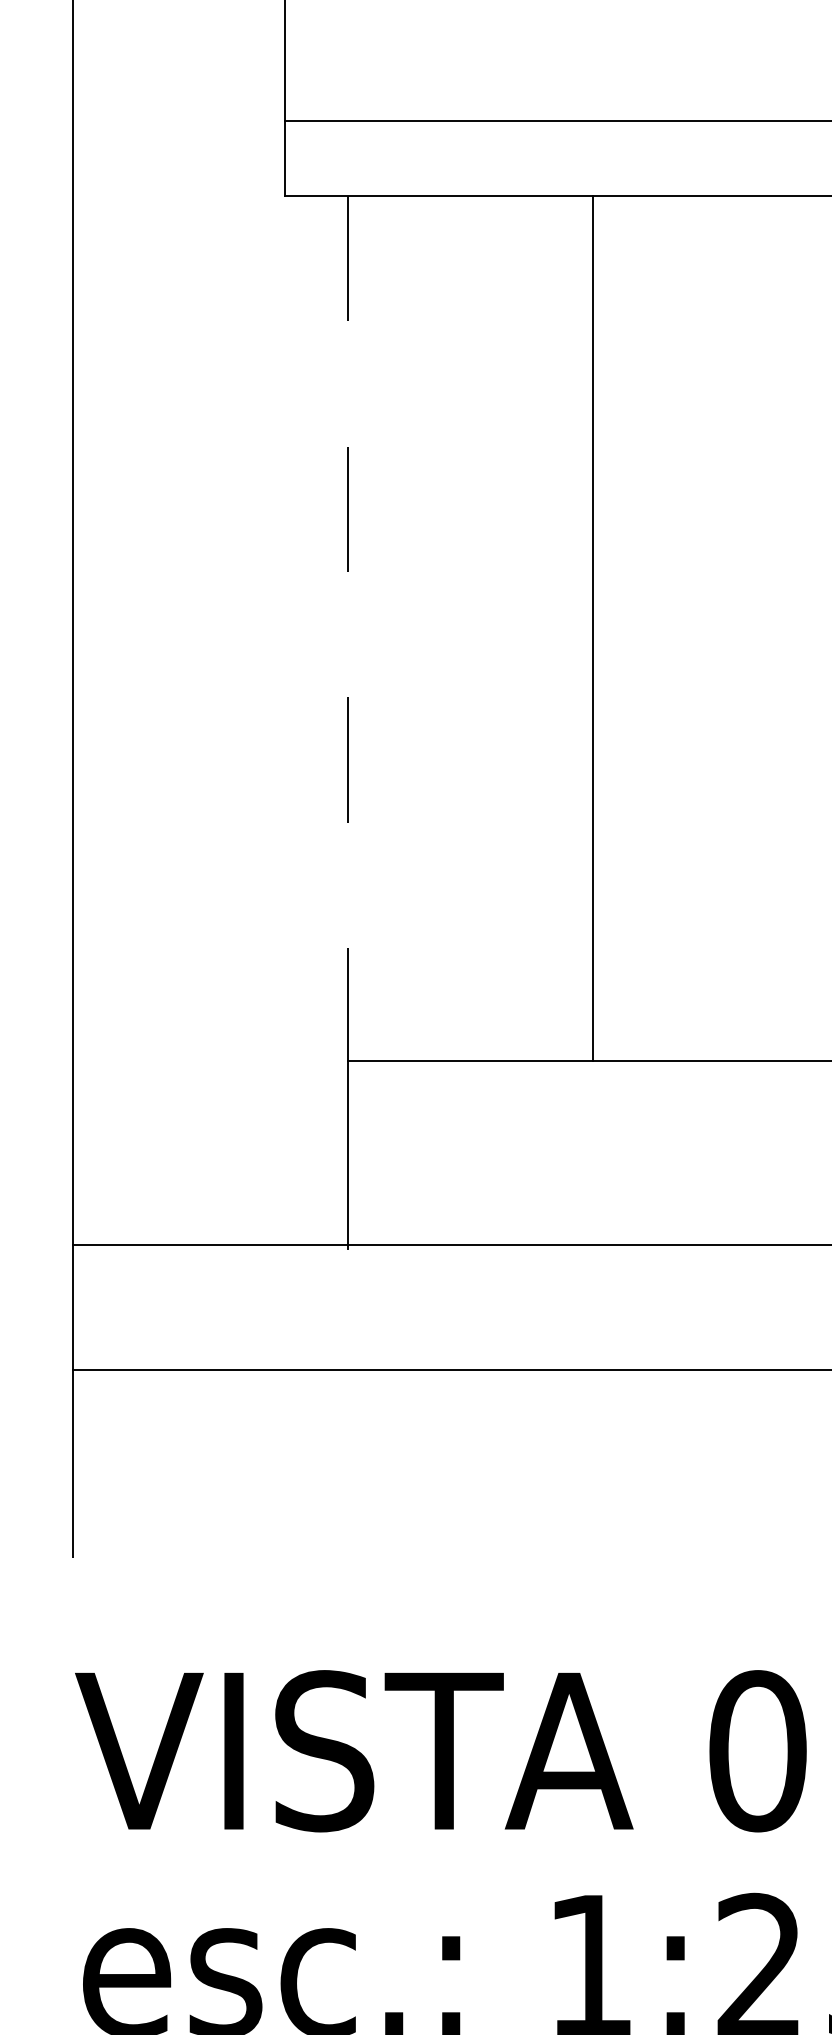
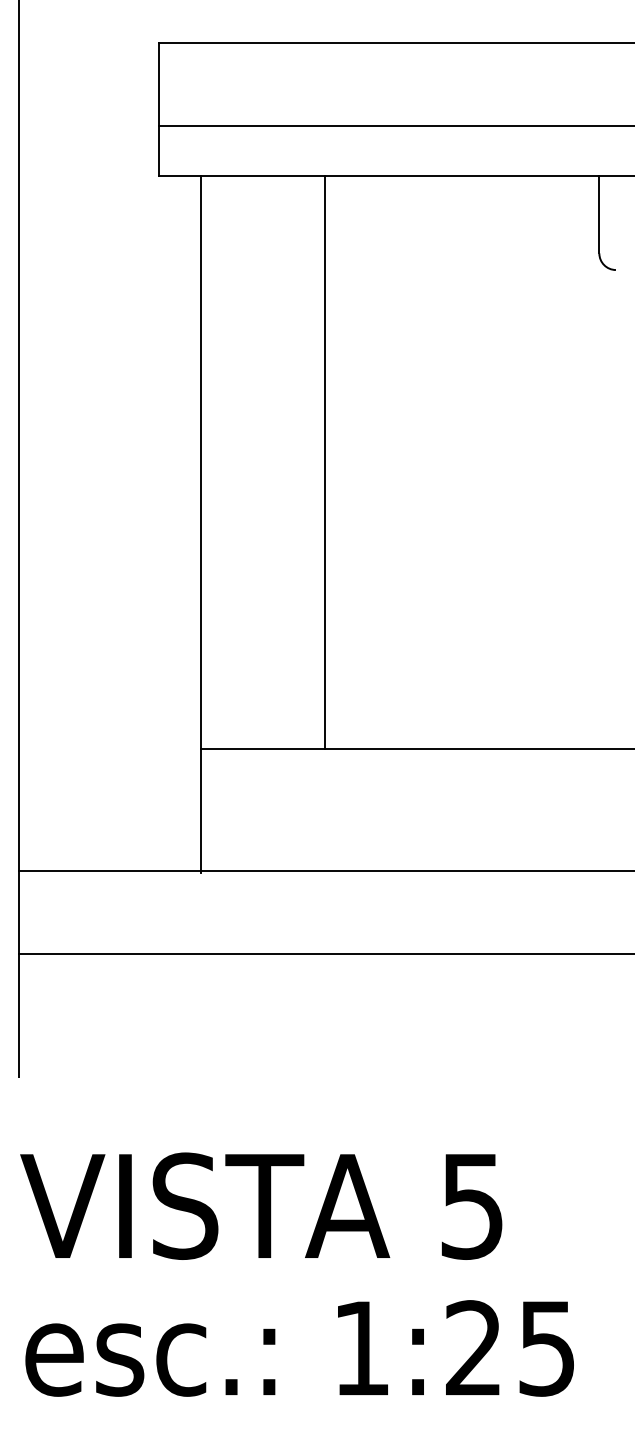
line: (347, 628) -> (200, 462), dashed -> solid
line: (593, 628) -> (325, 462), moved
text: (757, 1750) -> (472, 1205), 0 -> 5

